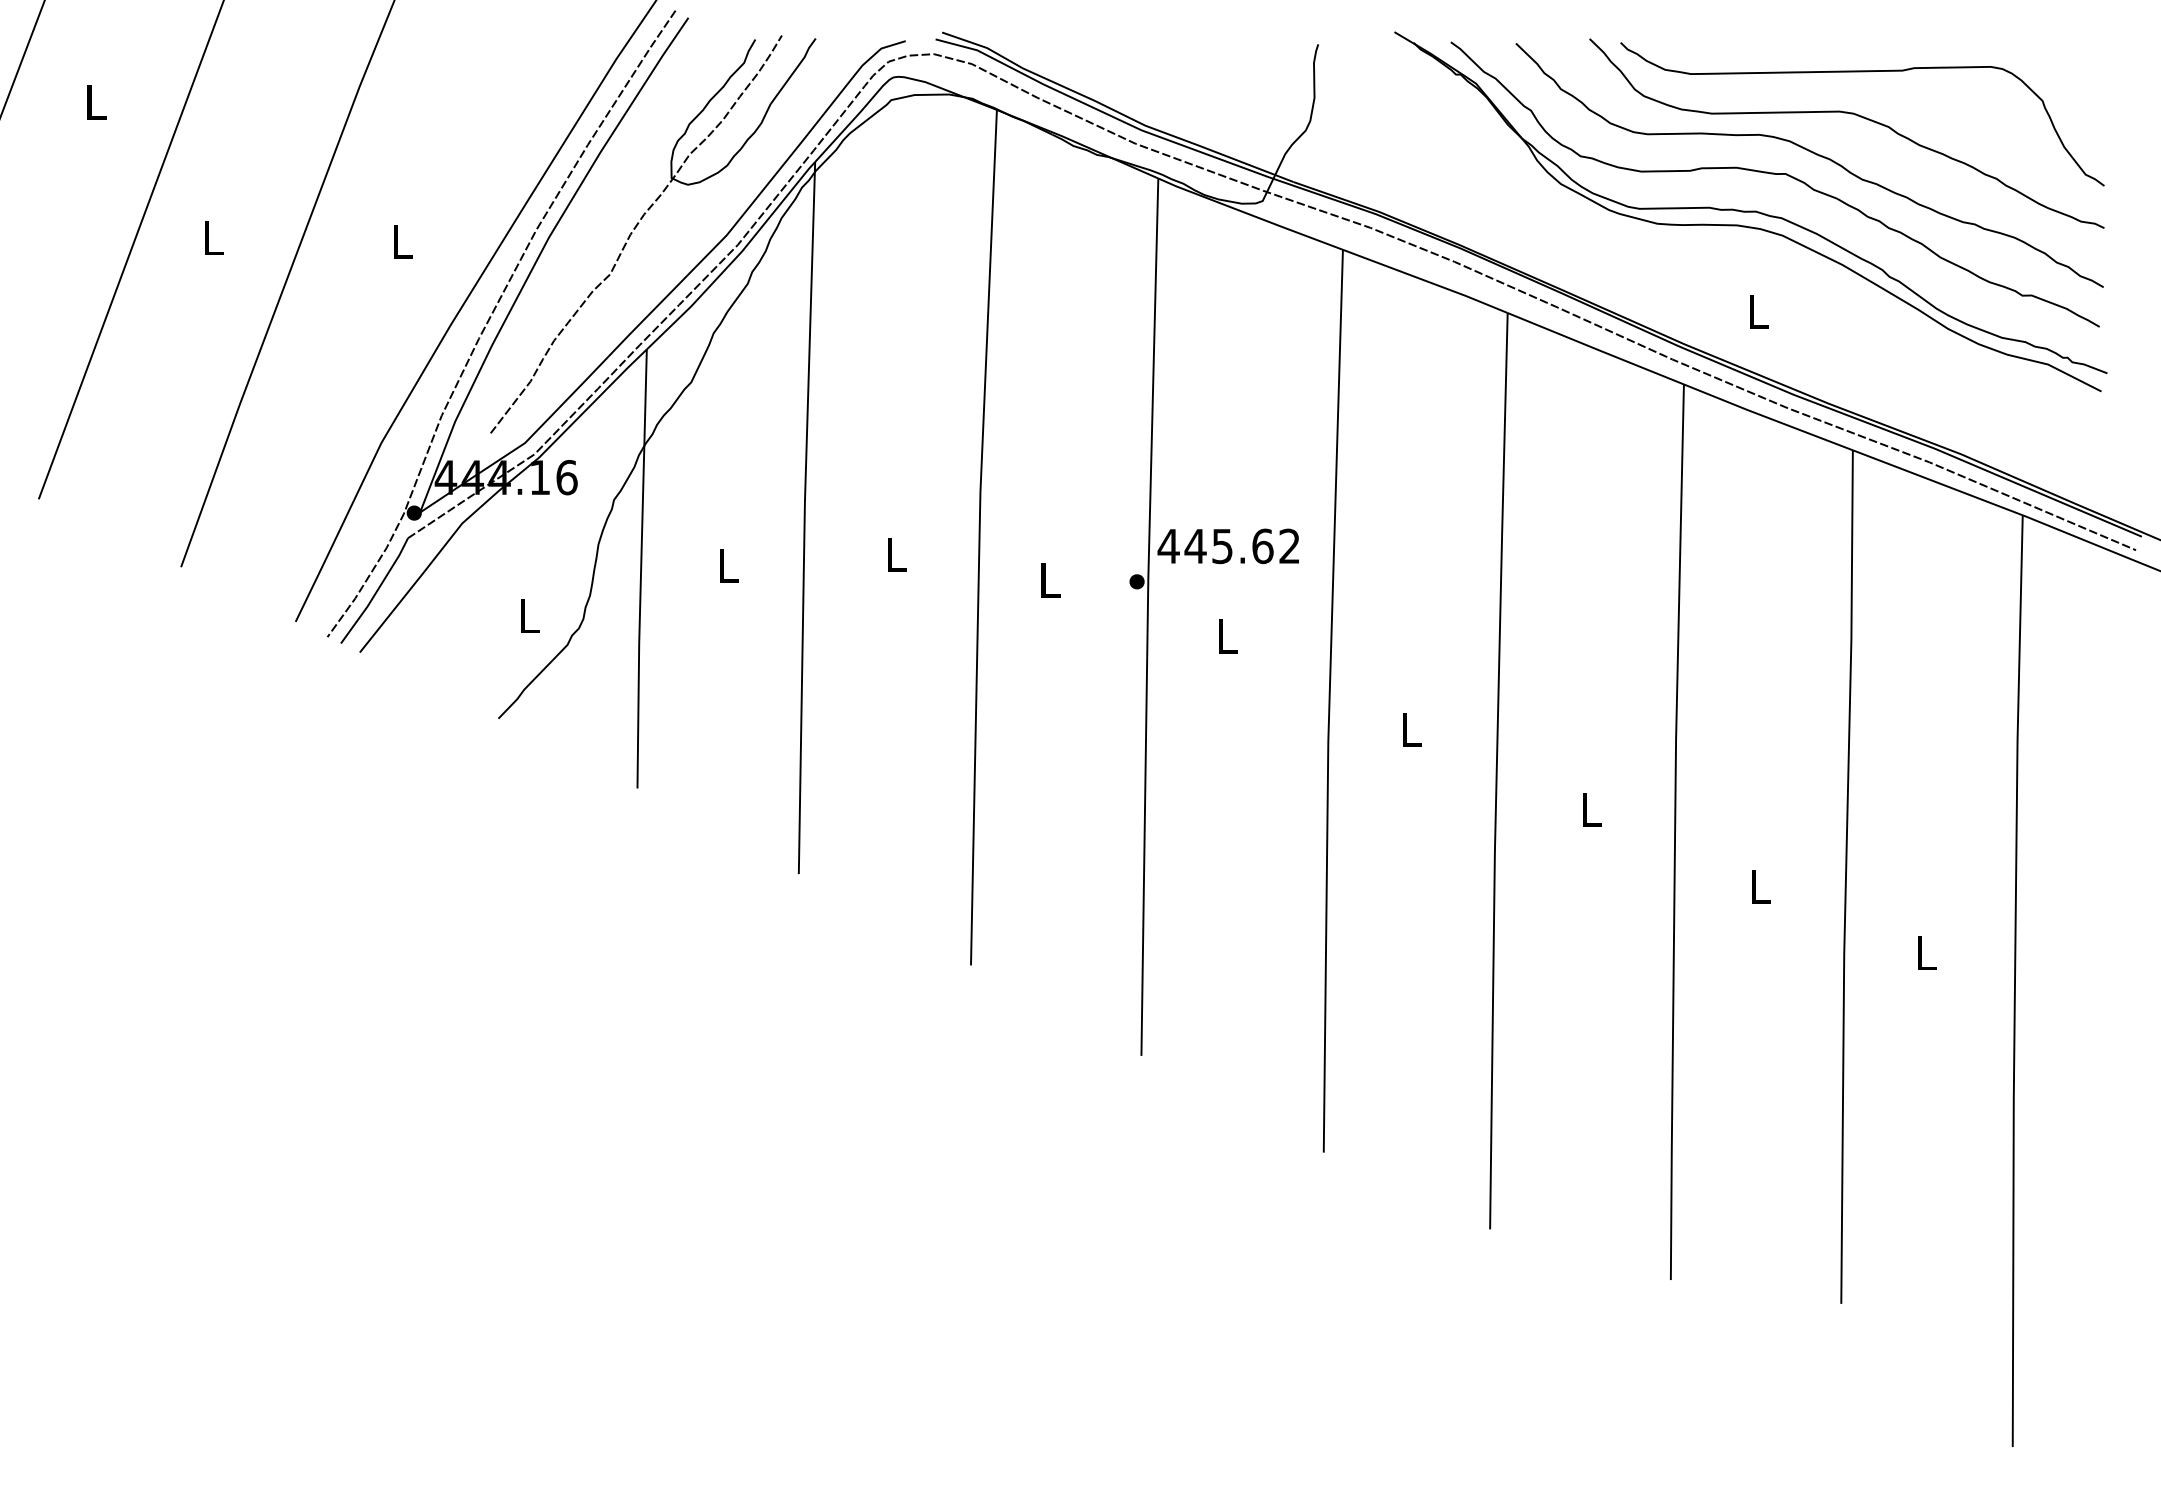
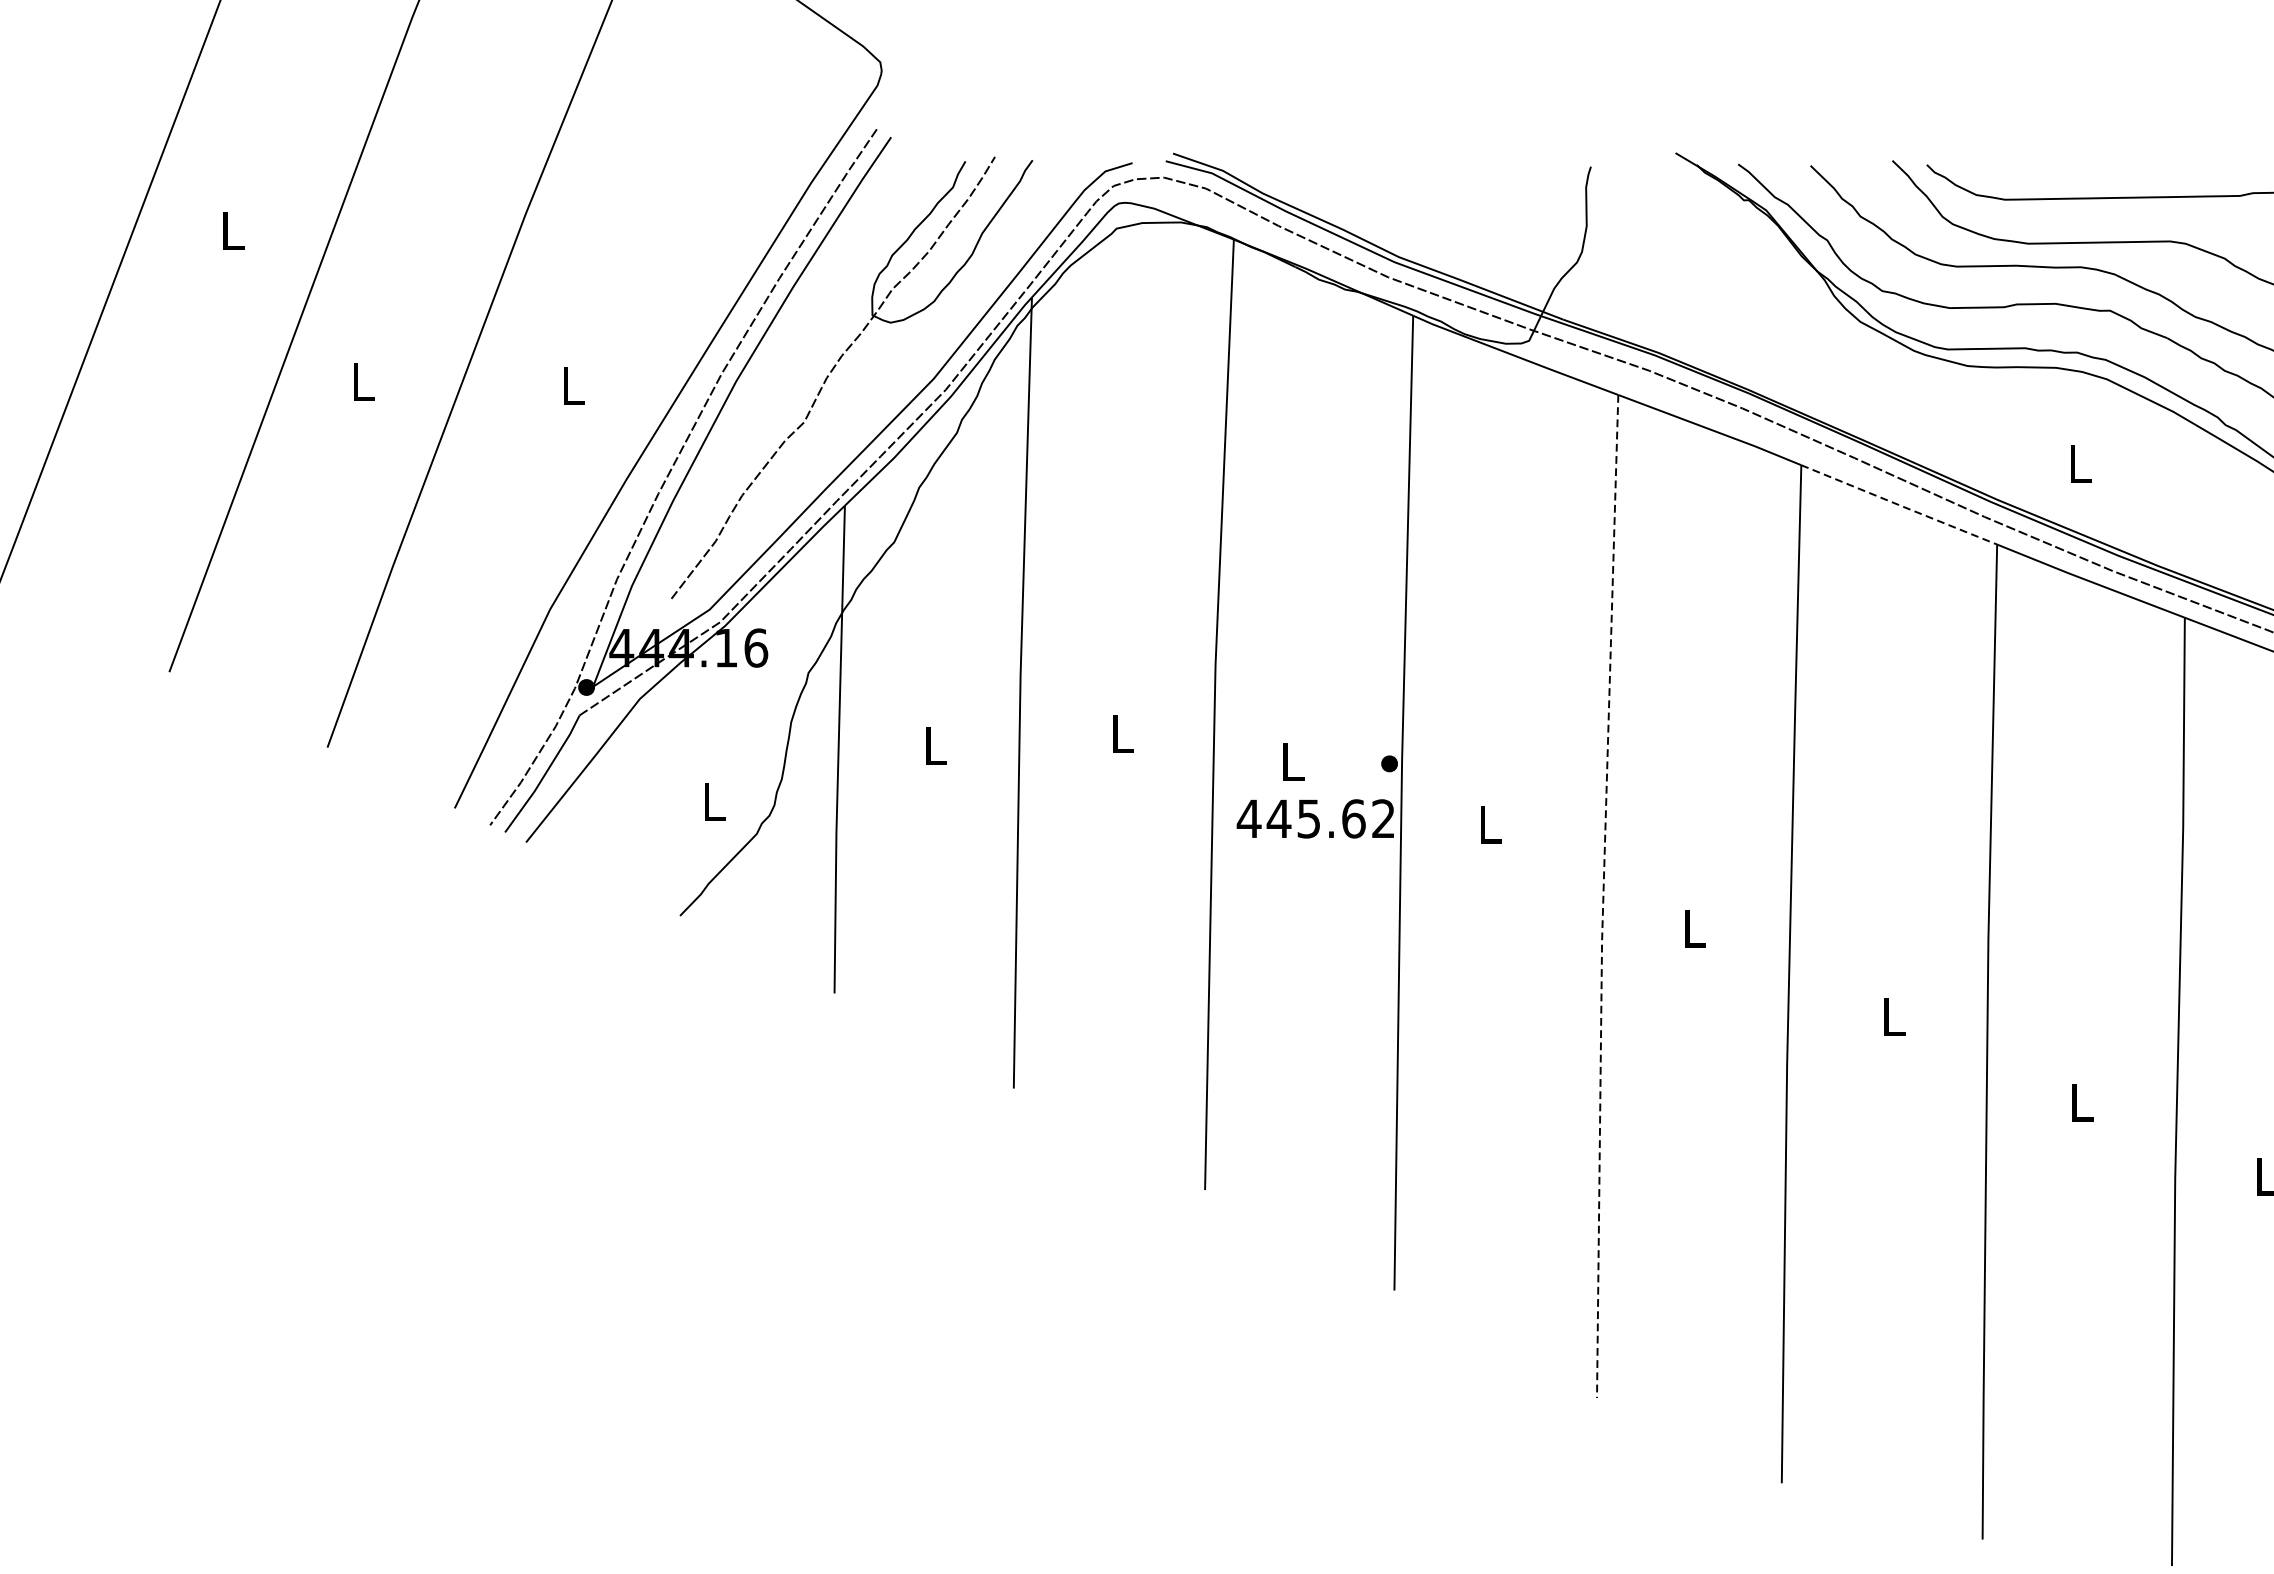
line: (1596, 349) -> (1900, 505), solid -> dashed
text: (1227, 546) -> (1314, 819), moved
line: (1329, 702) -> (1603, 897), solid -> dashed

